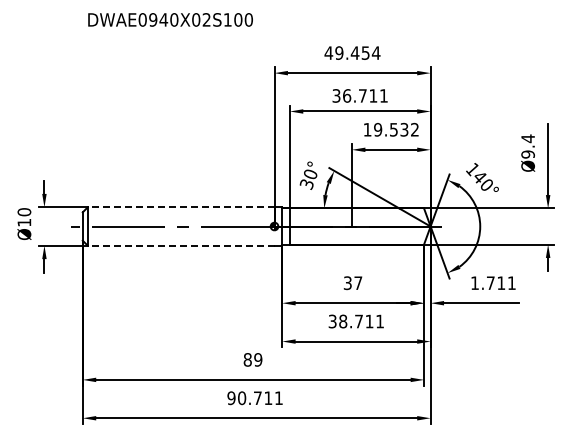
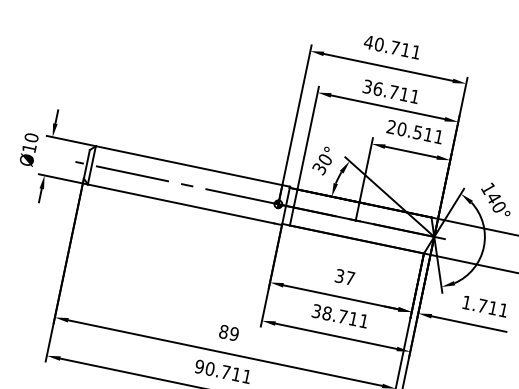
text: (357, 52) -> (397, 47), 49.454 -> 40.711
text: (390, 129) -> (414, 131), 19.532 -> 20.511
line: (180, 207) -> (188, 165), dashed -> solid
line: (180, 245) -> (180, 203), dashed -> solid

